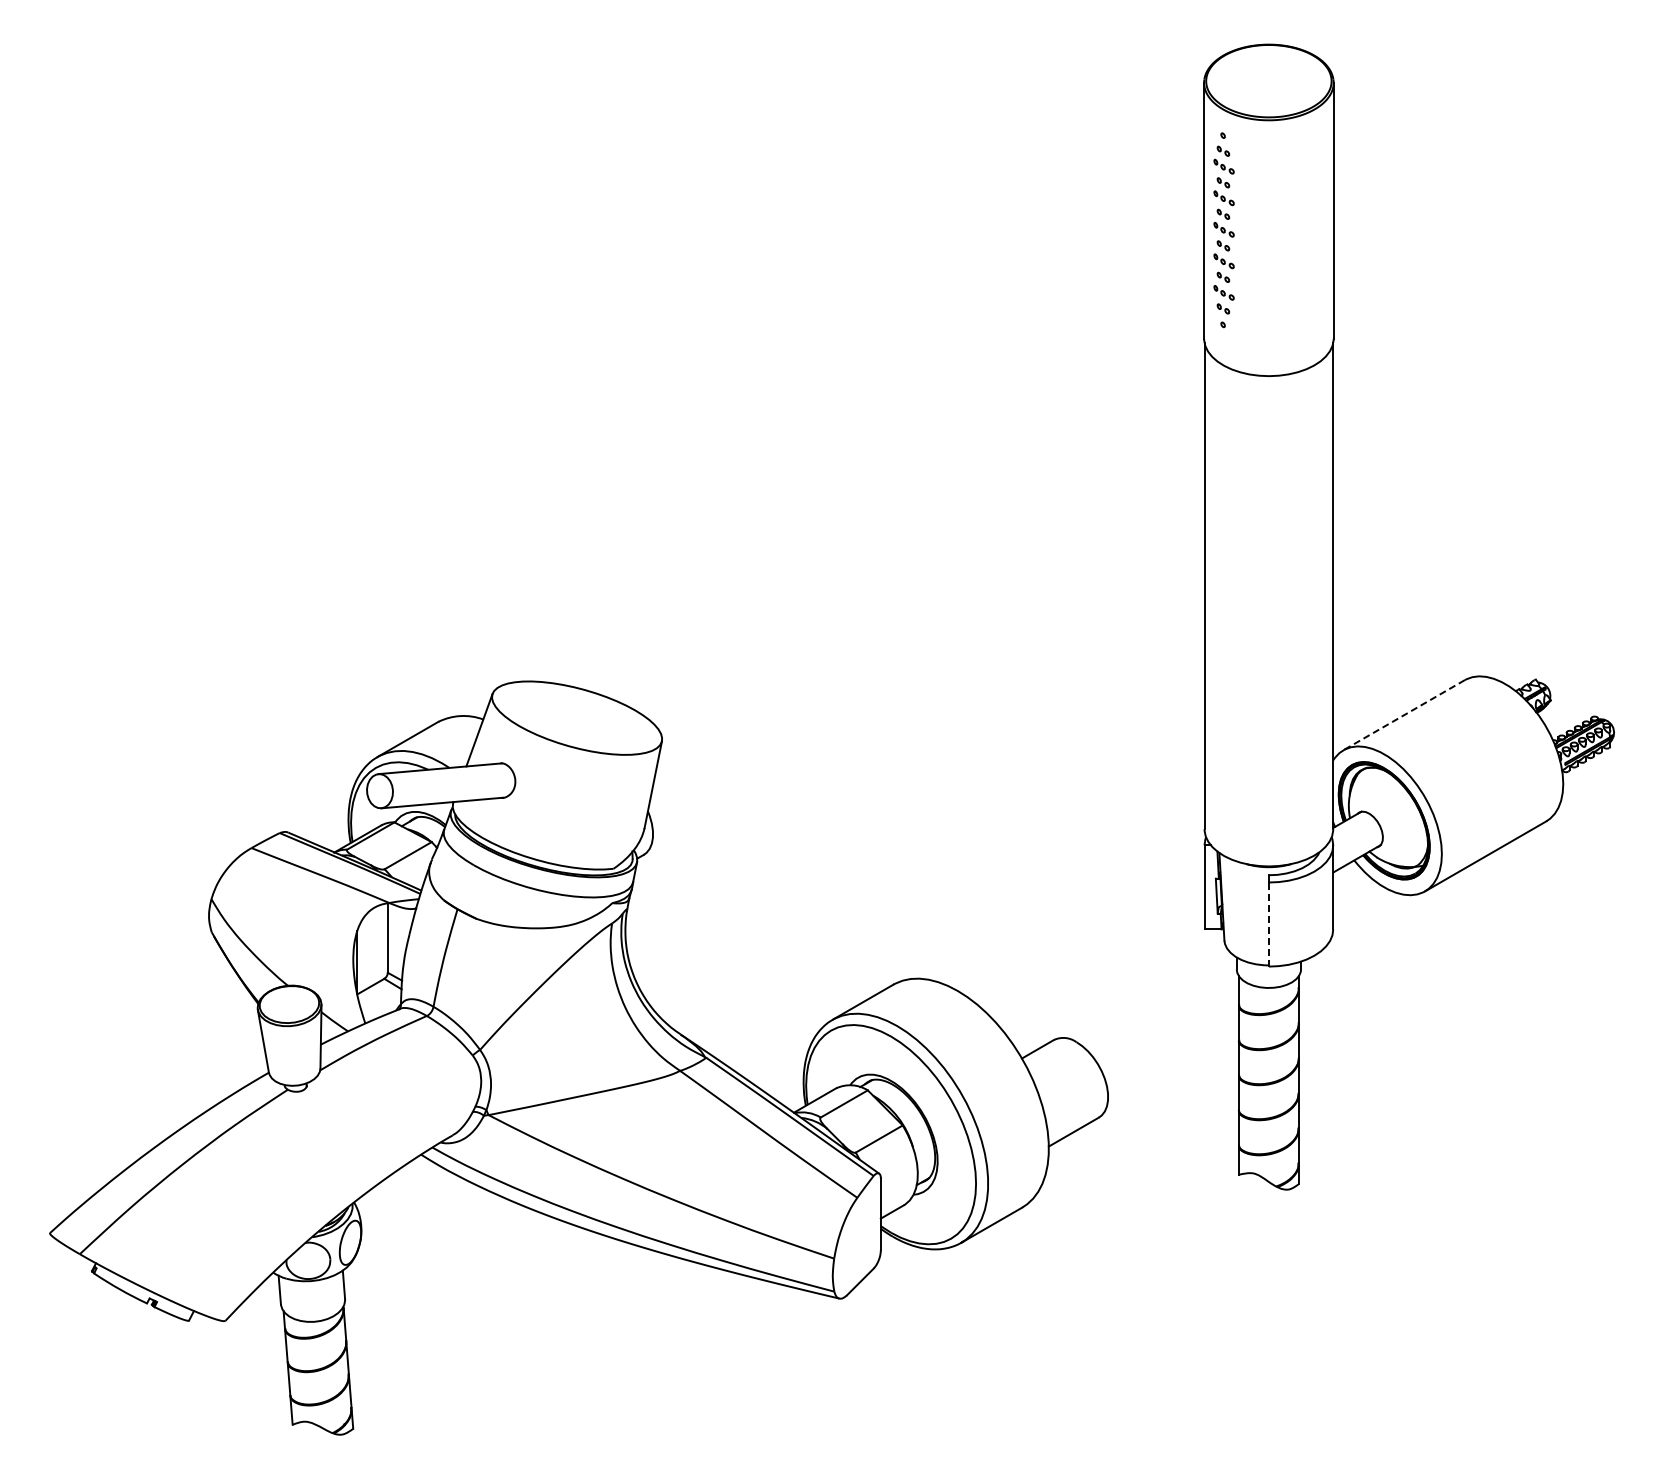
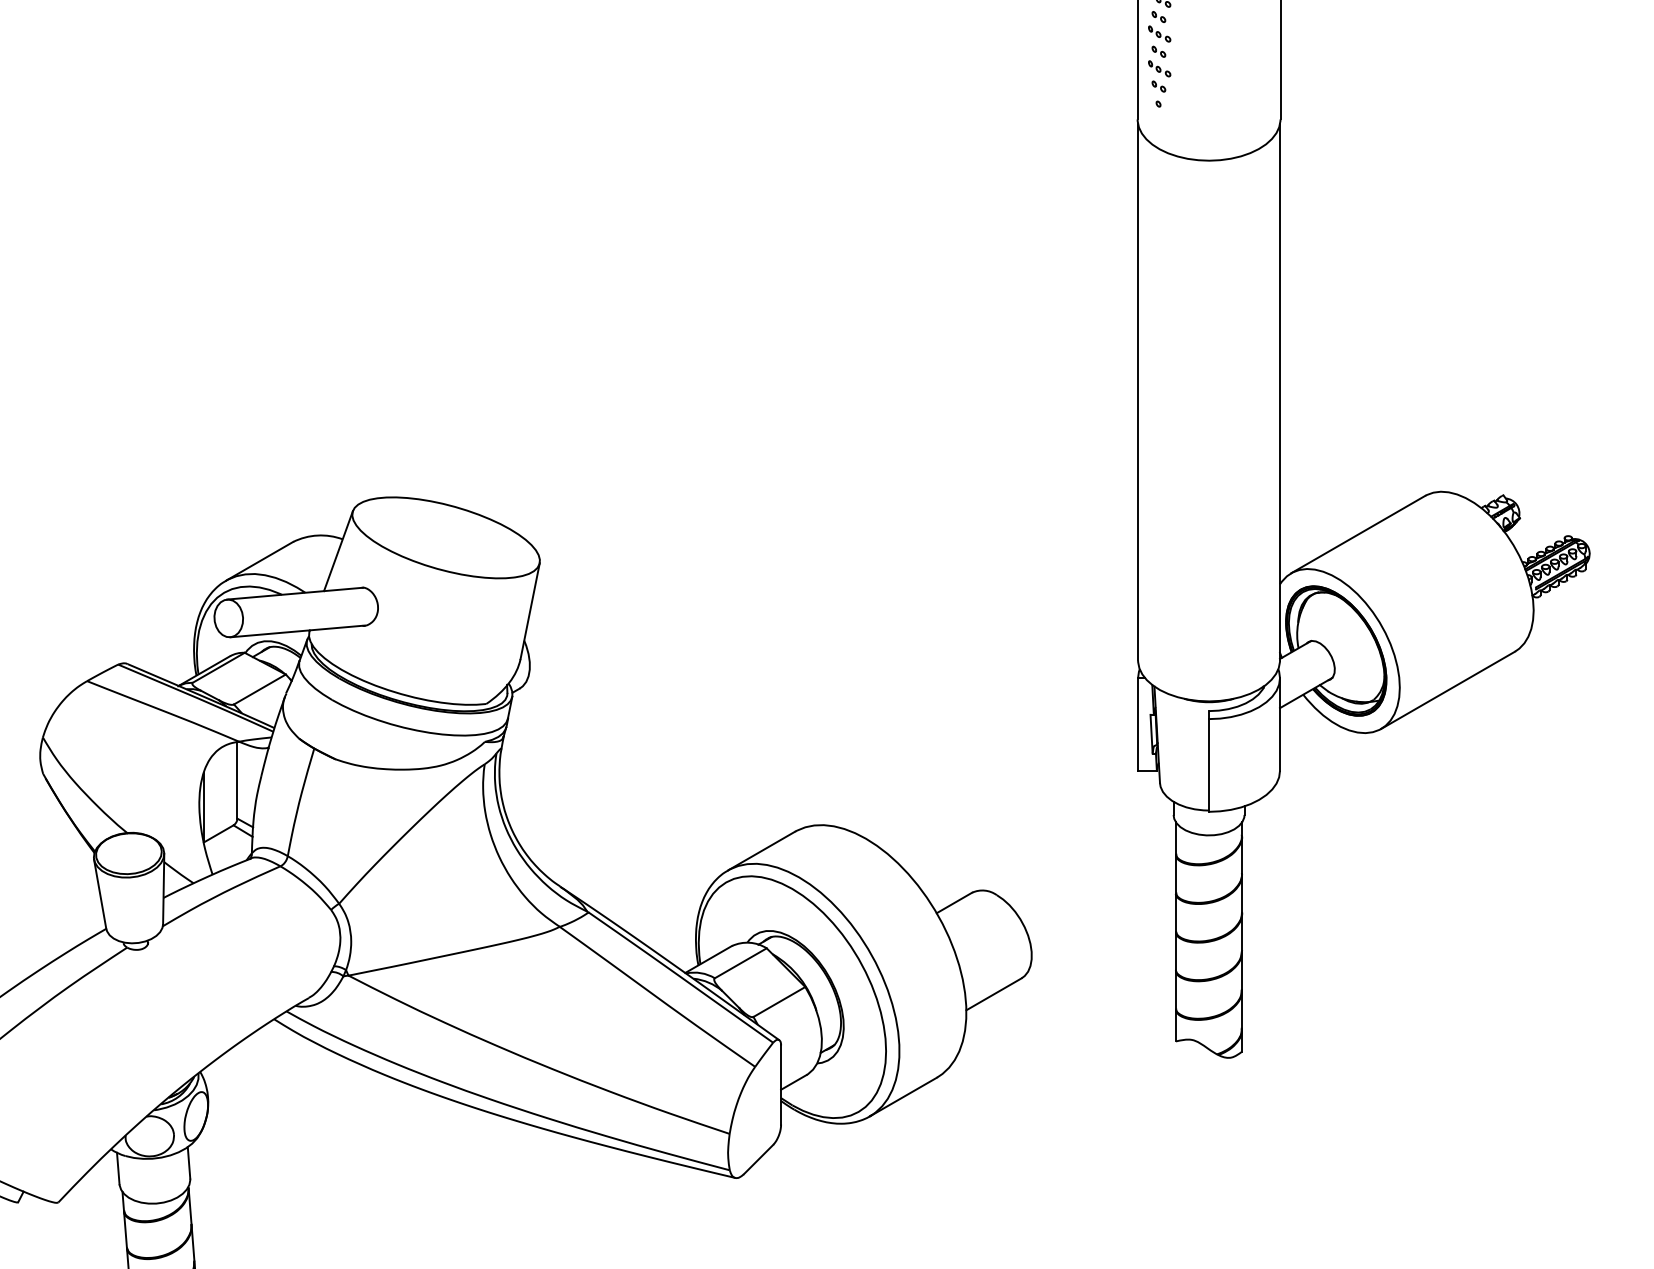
line: (1403, 715) -> (1357, 534), dashed -> solid
line: (1268, 924) -> (1208, 765), dashed -> solid

